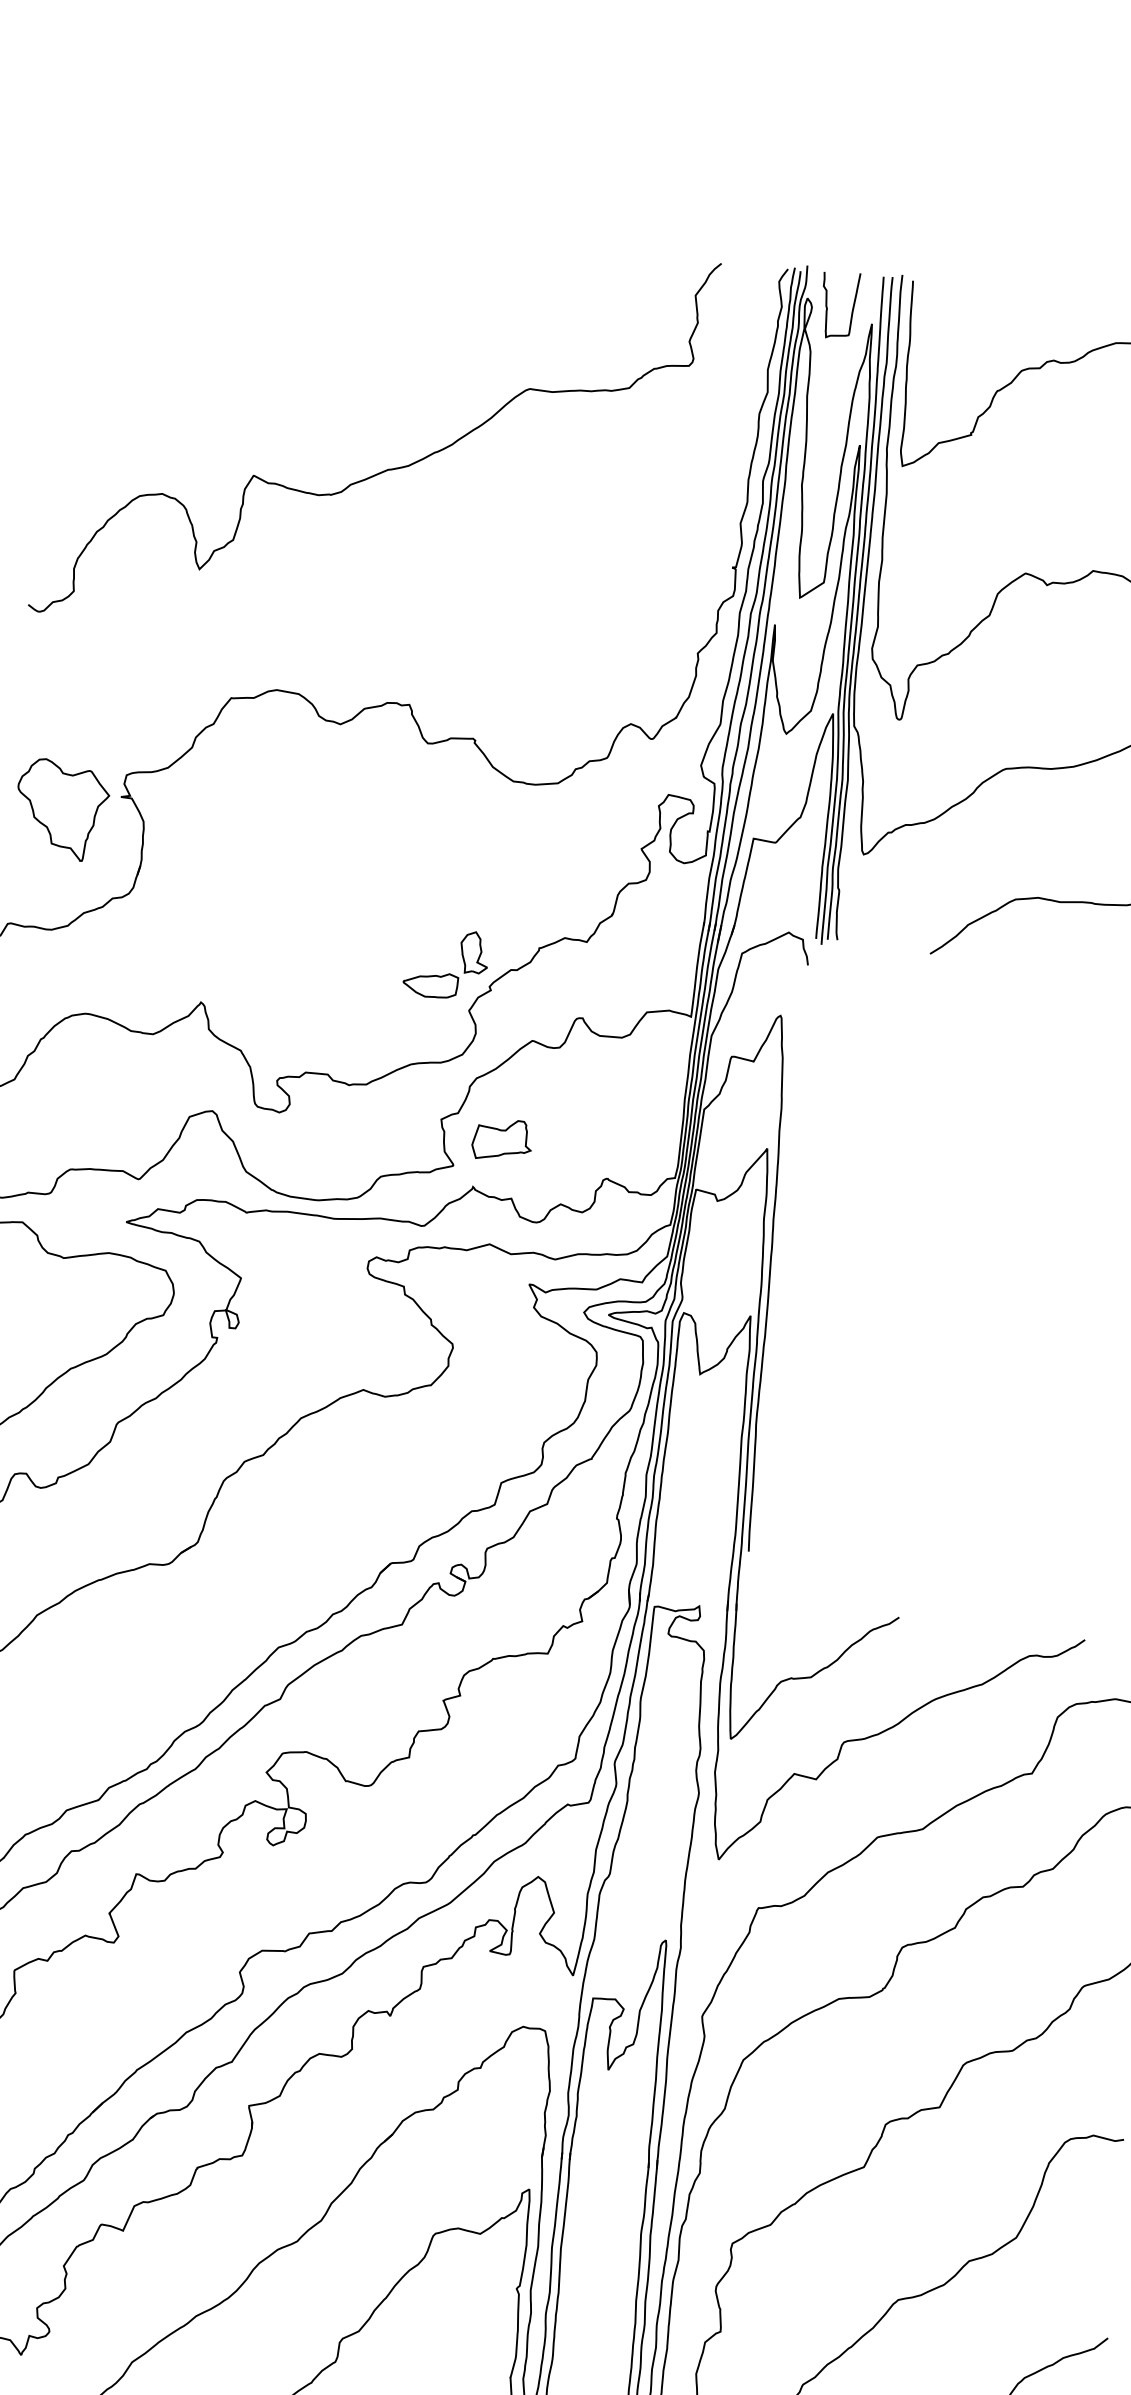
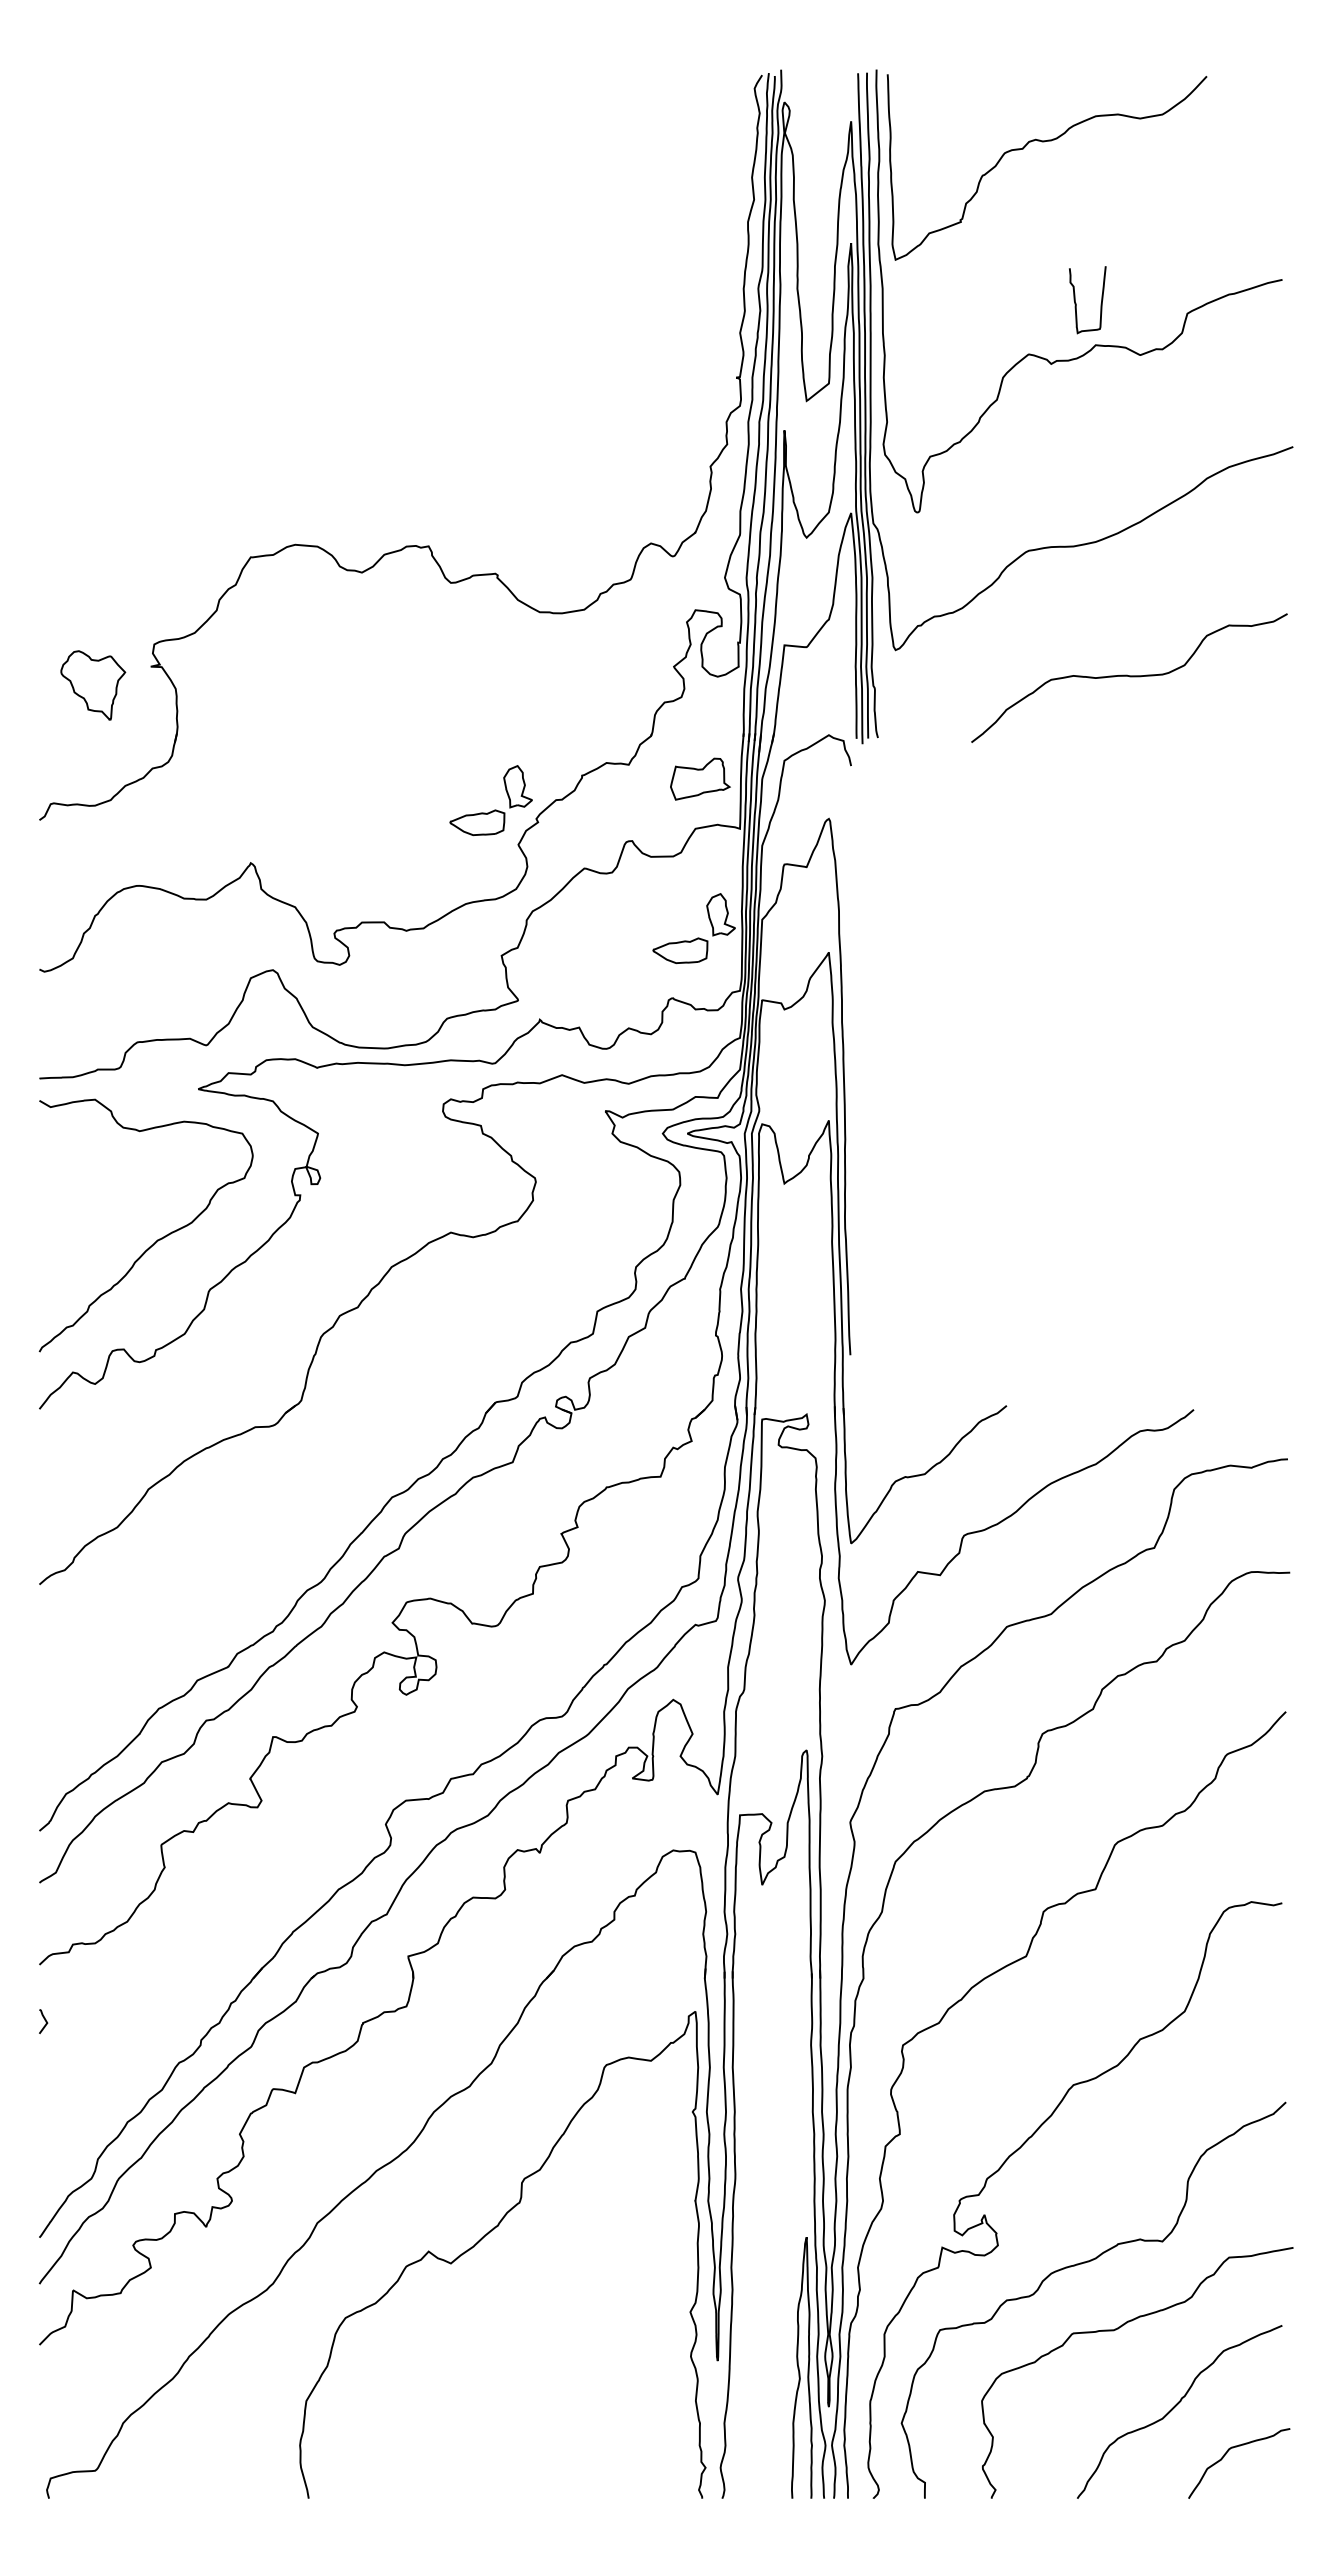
curve: (827, 307) -> (1076, 303), moved
curve: (387, 468) -> (383, 313), removed
part: (61, 809) -> (92, 685), size x0.7
part: (638, 1120) -> (697, 937), added
part: (502, 1139) -> (700, 778), moved

